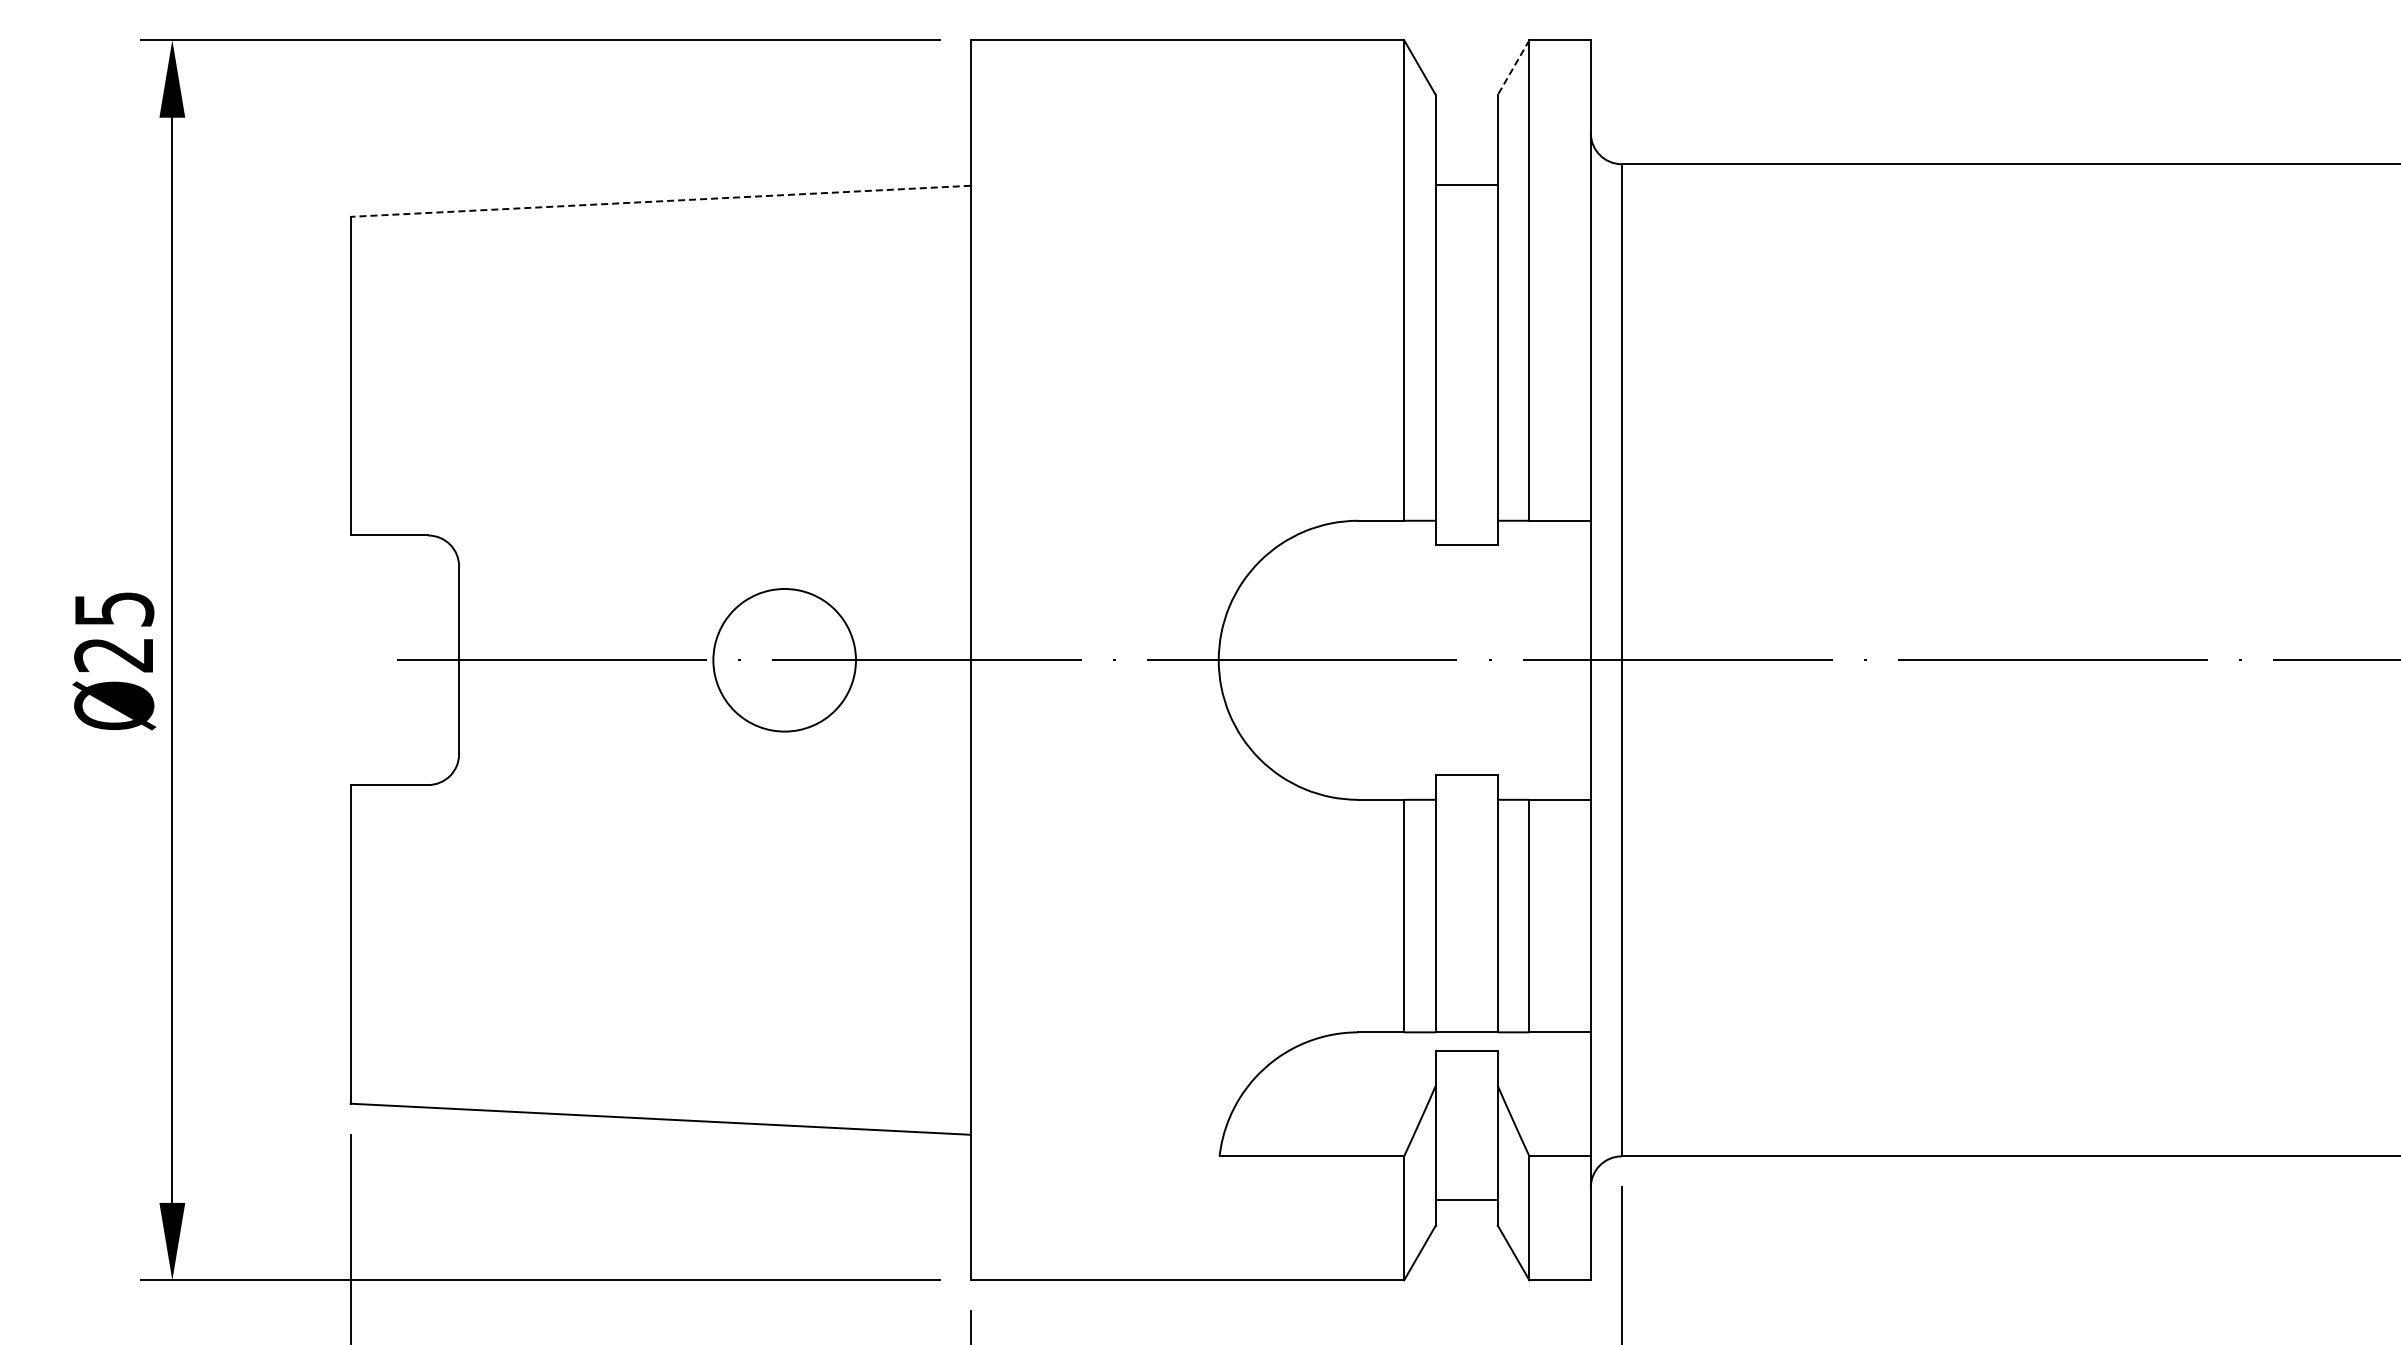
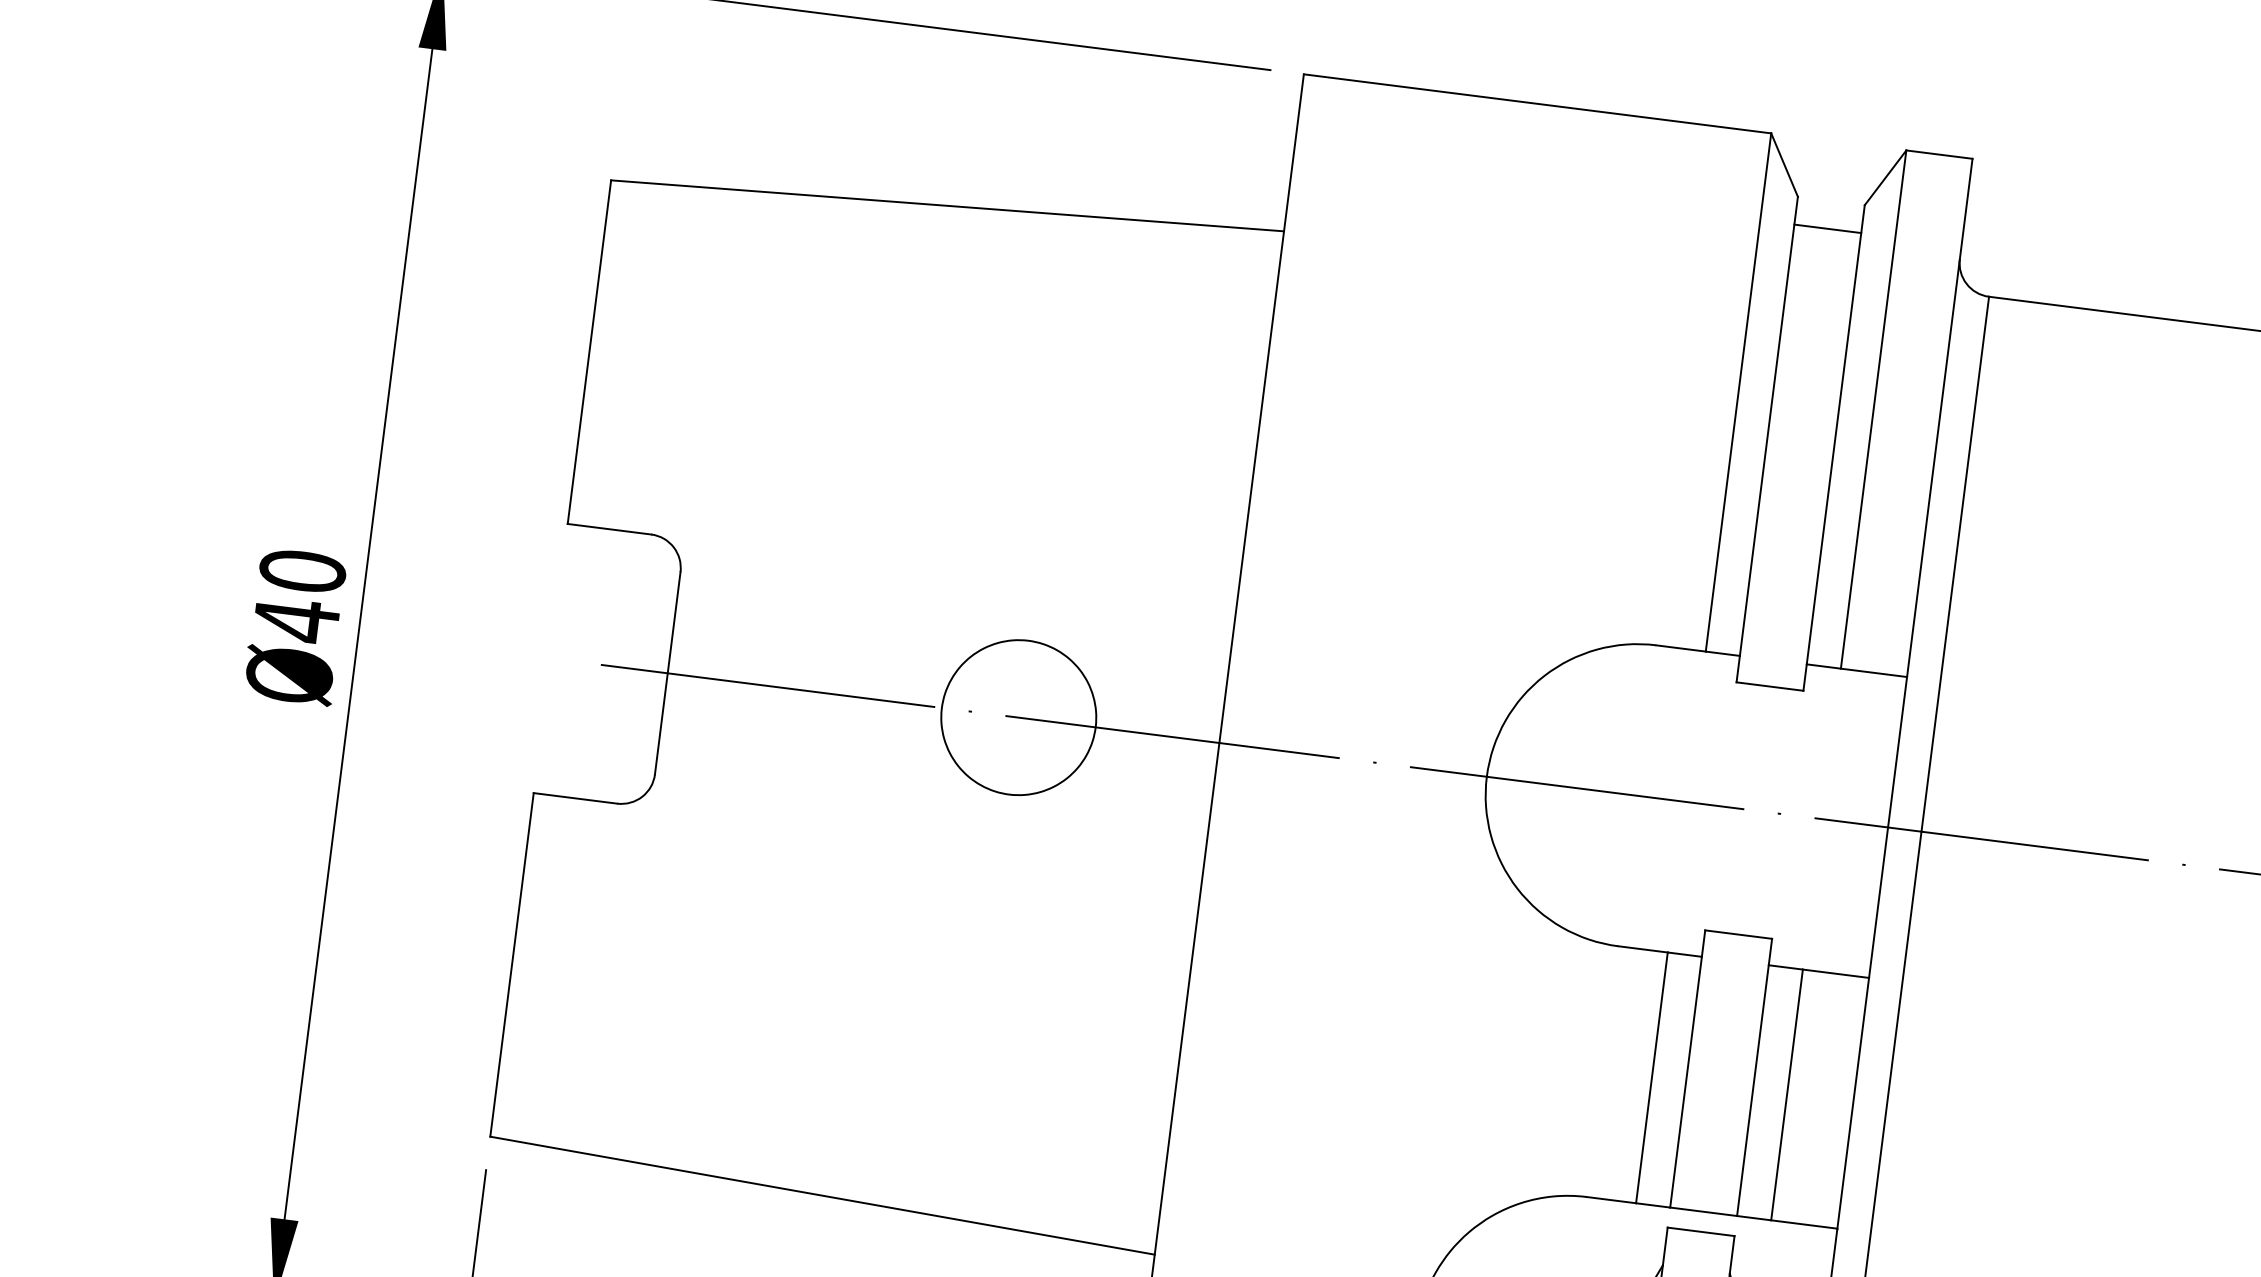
line: (1513, 67) -> (1885, 177), dashed -> solid
line: (1466, 184) -> (1827, 228), moved
line: (660, 201) -> (947, 206), dashed -> solid
text: (114, 632) -> (299, 596), 25 -> 40

